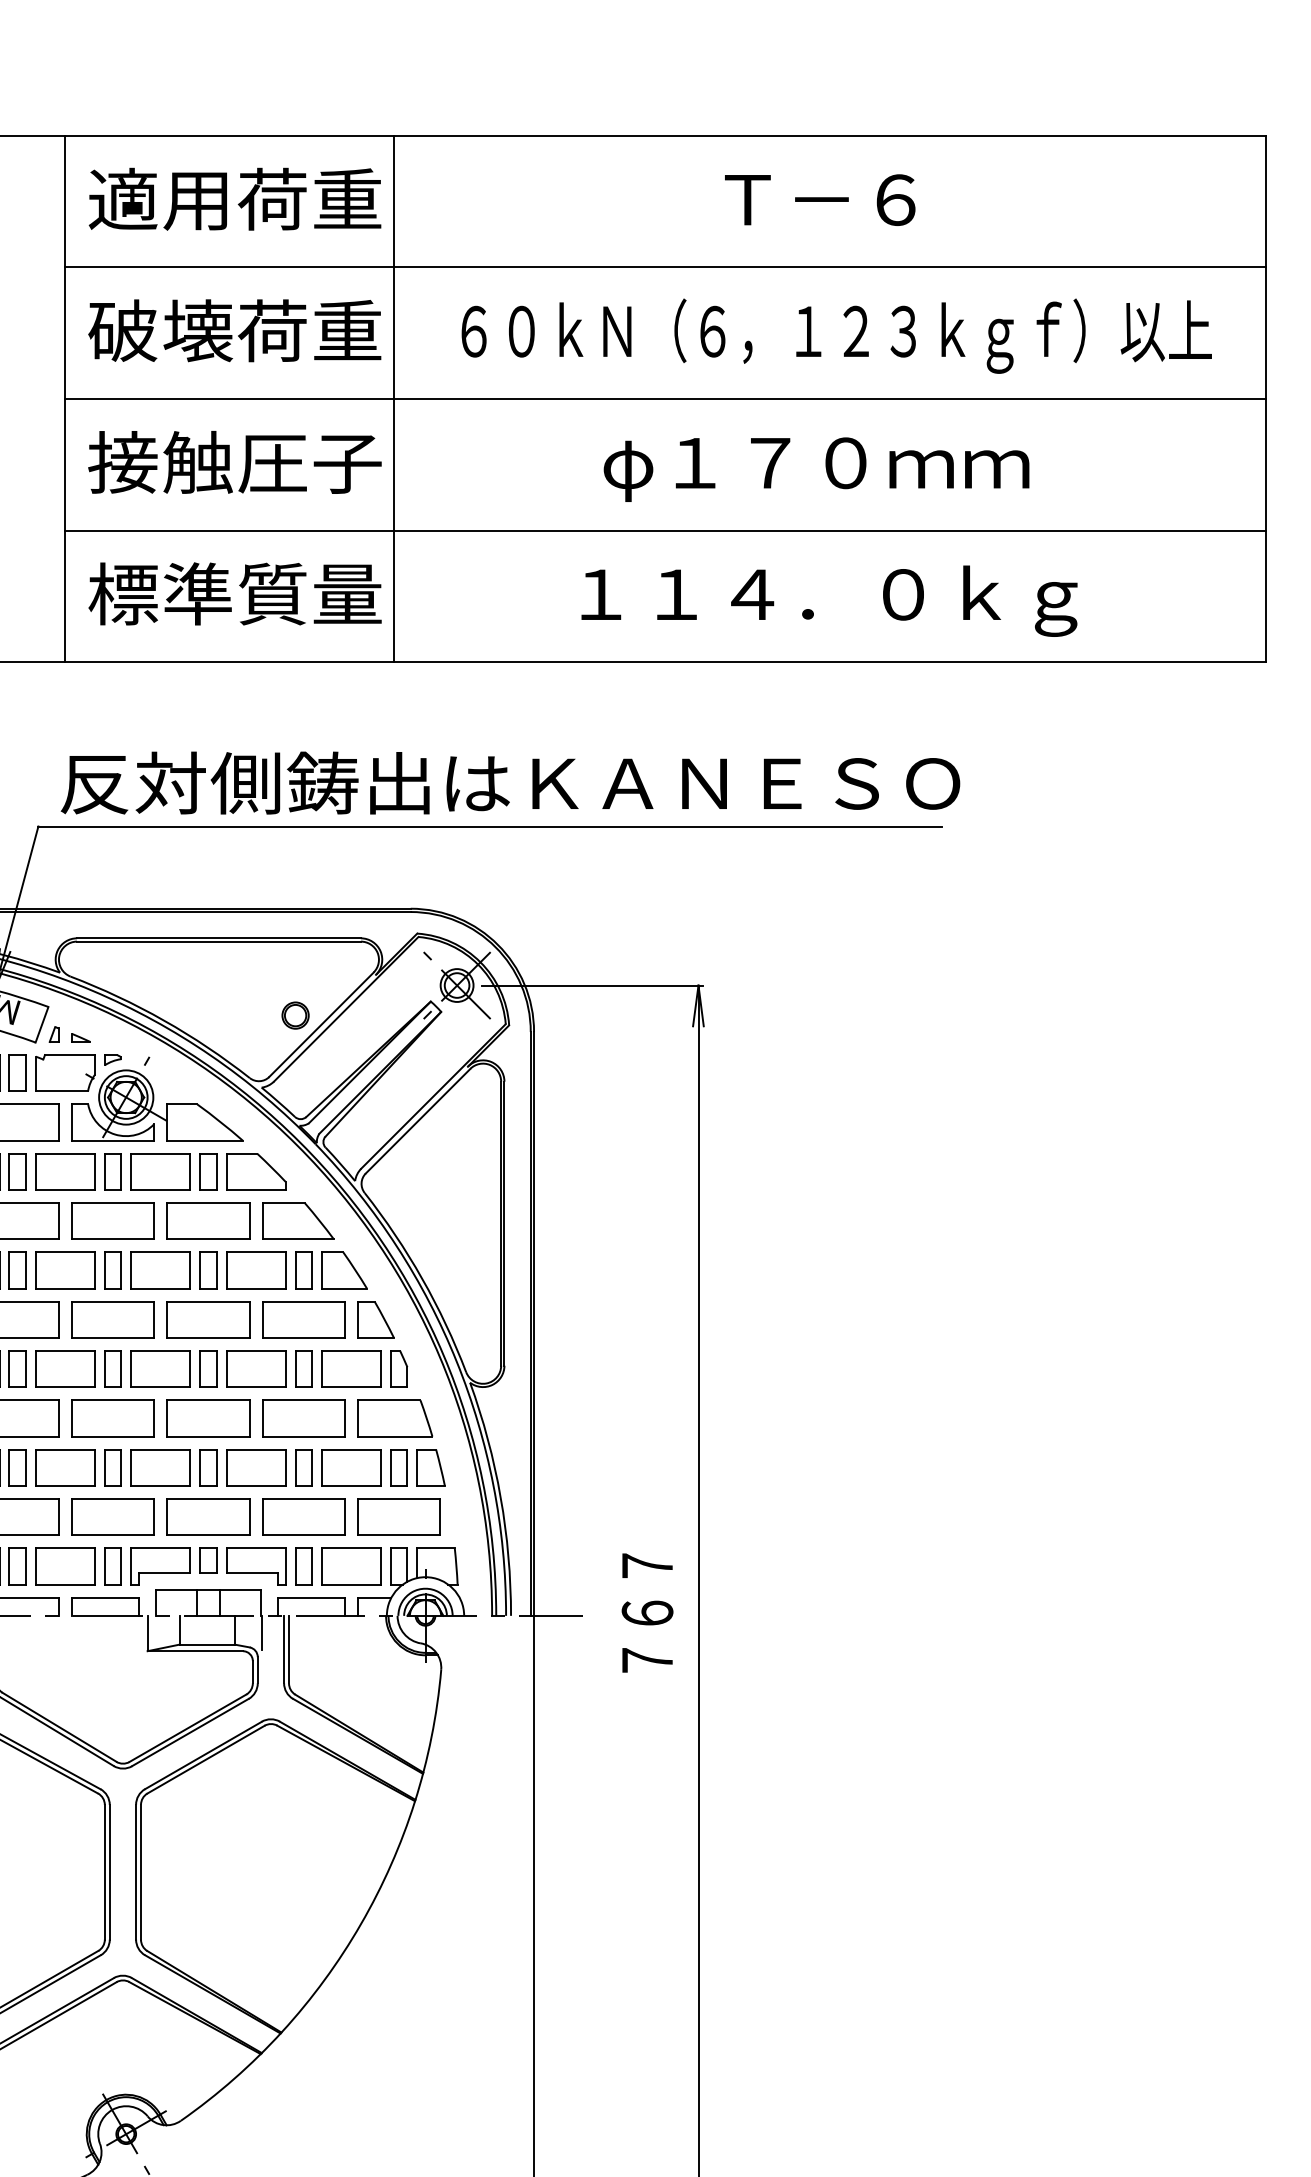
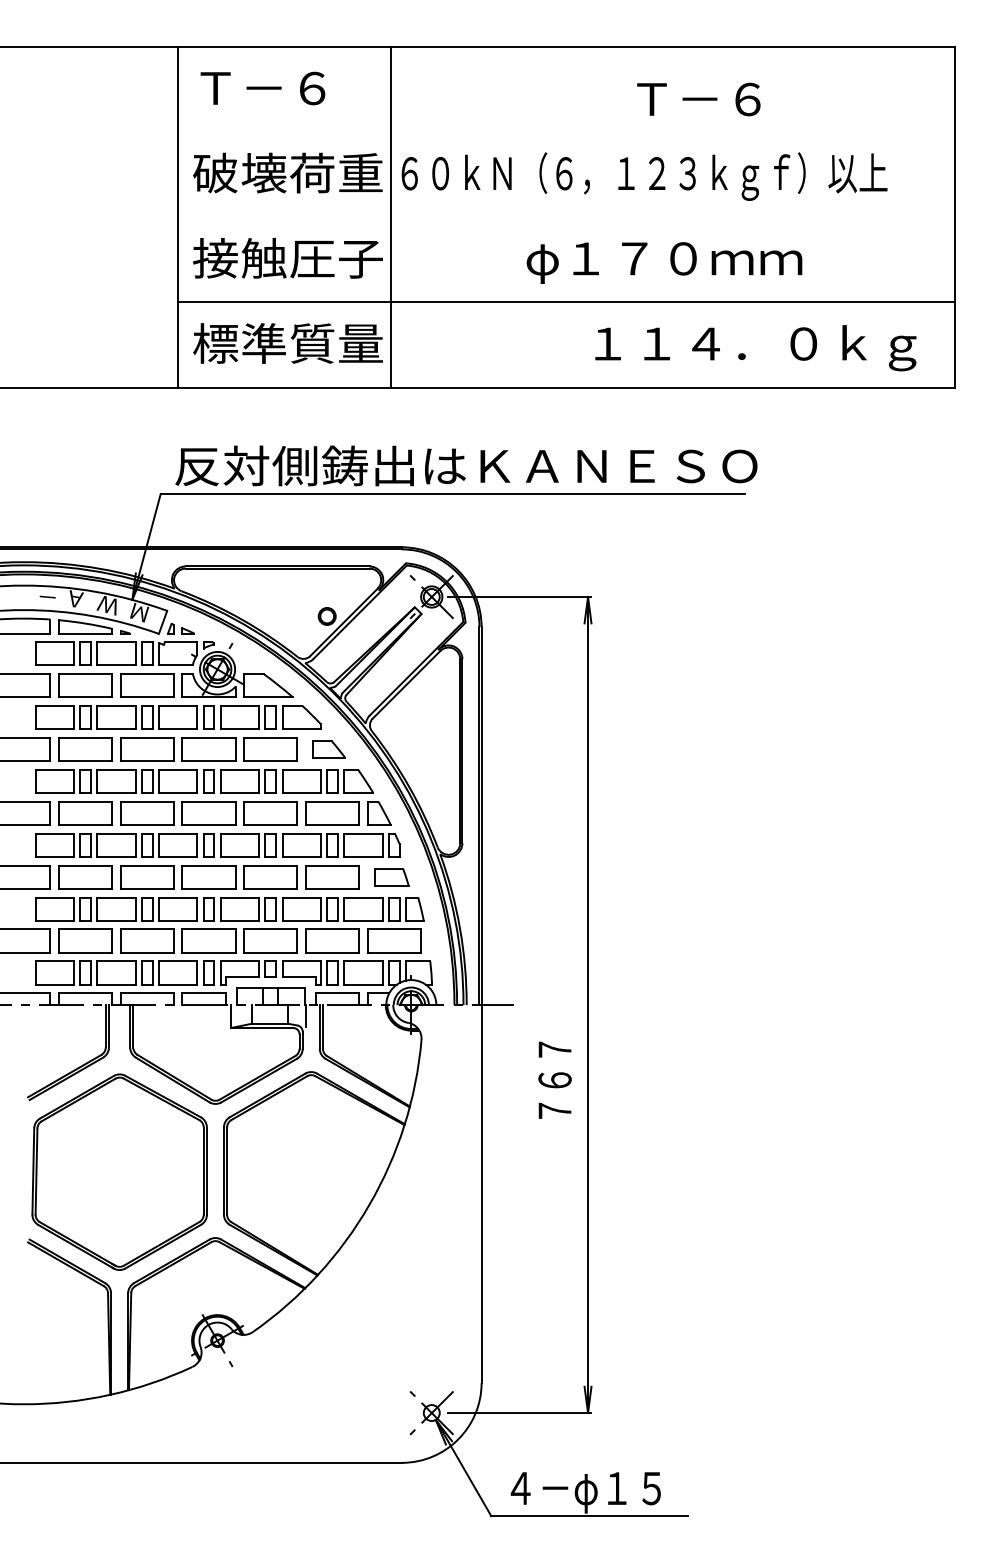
text: (234, 198) -> (287, 87), 適用荷重 -> Ｔ－６
text: (819, 200) -> (698, 99), moved
line: (665, 268) -> (566, 132), removed
text: (836, 336) -> (644, 176), moved
line: (665, 399) -> (566, 217), removed
text: (828, 601) -> (755, 348), moved
part: (297, 1221) -> (328, 749), size x0.7
part: (394, 1418) -> (391, 877), size x0.7
text: (646, 1611) -> (554, 1079), moved

